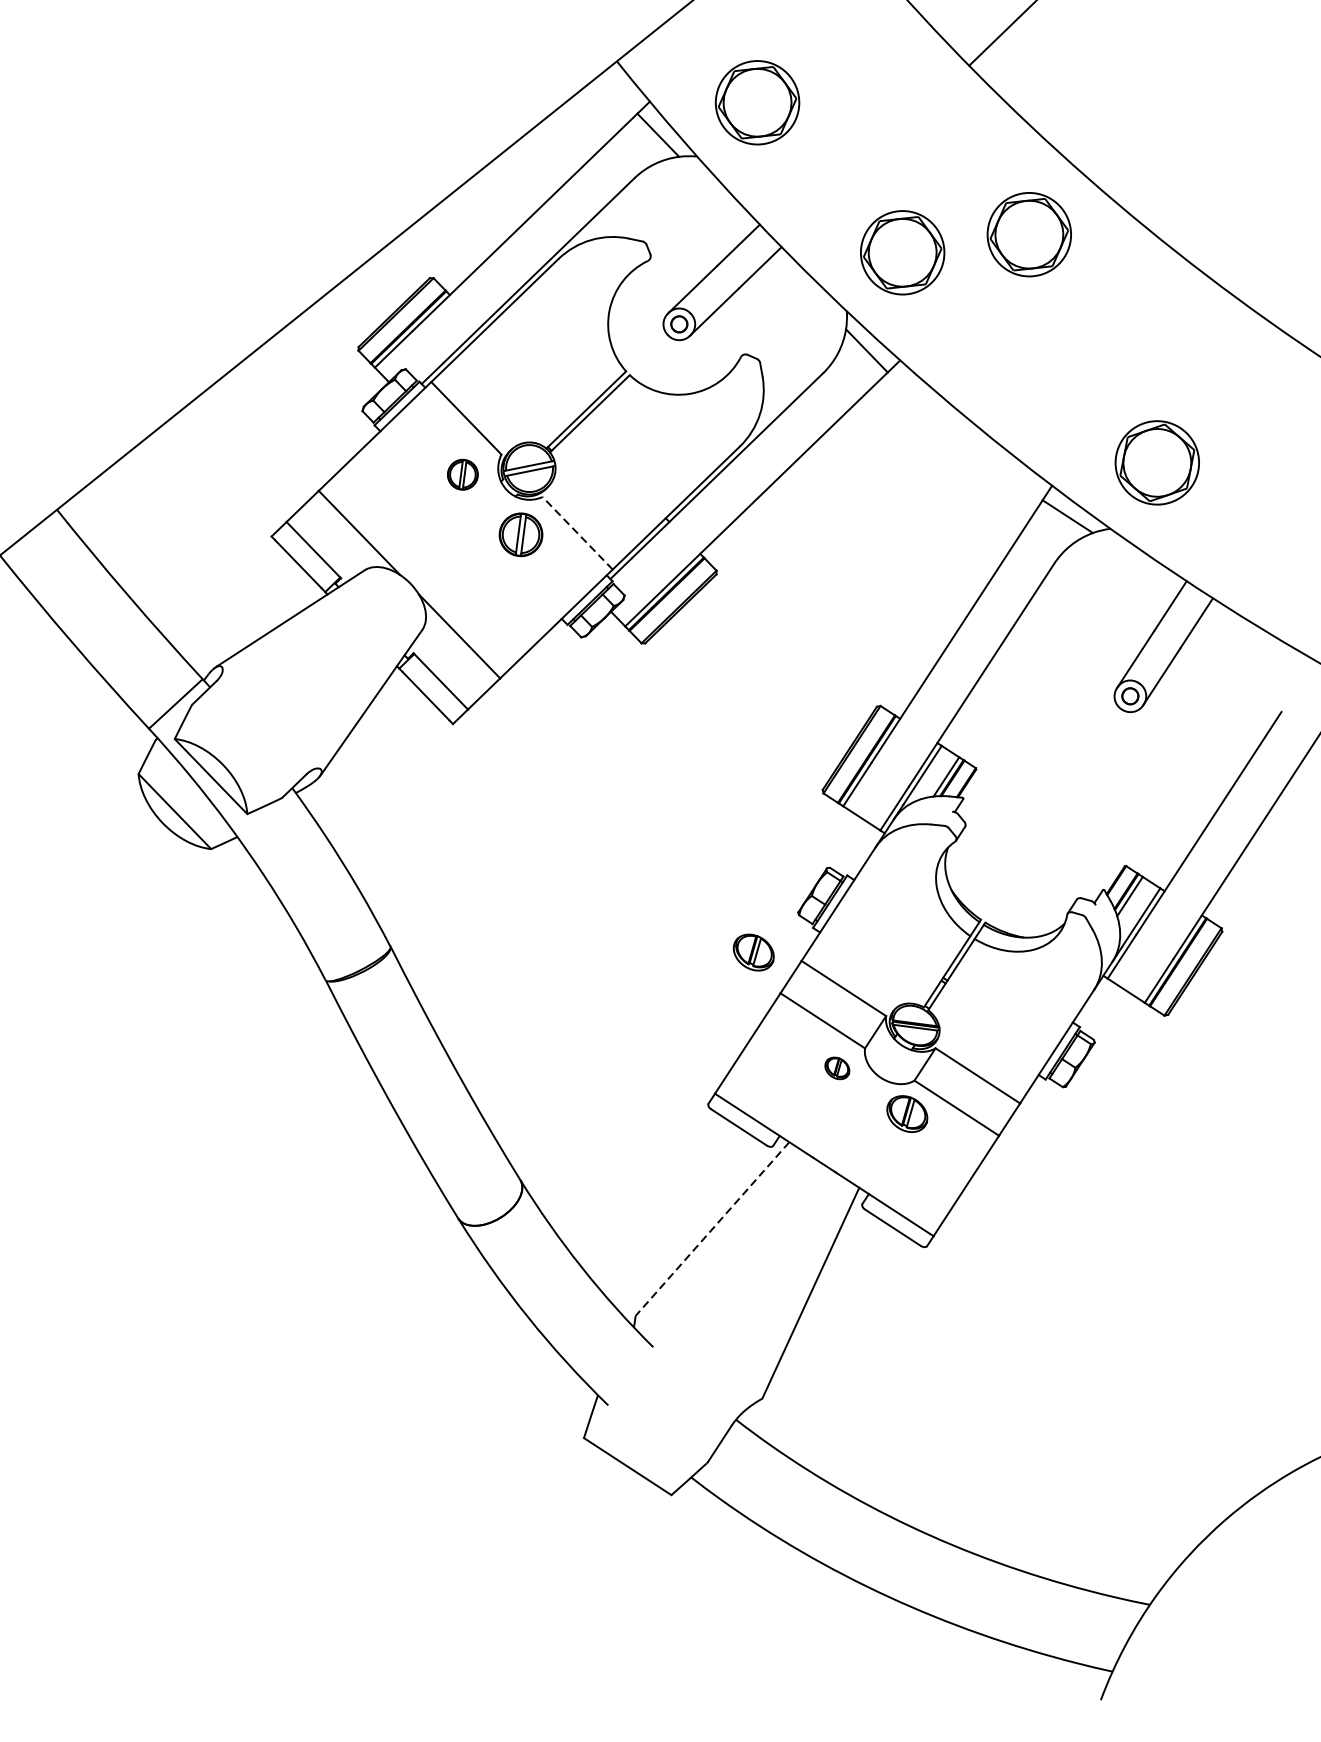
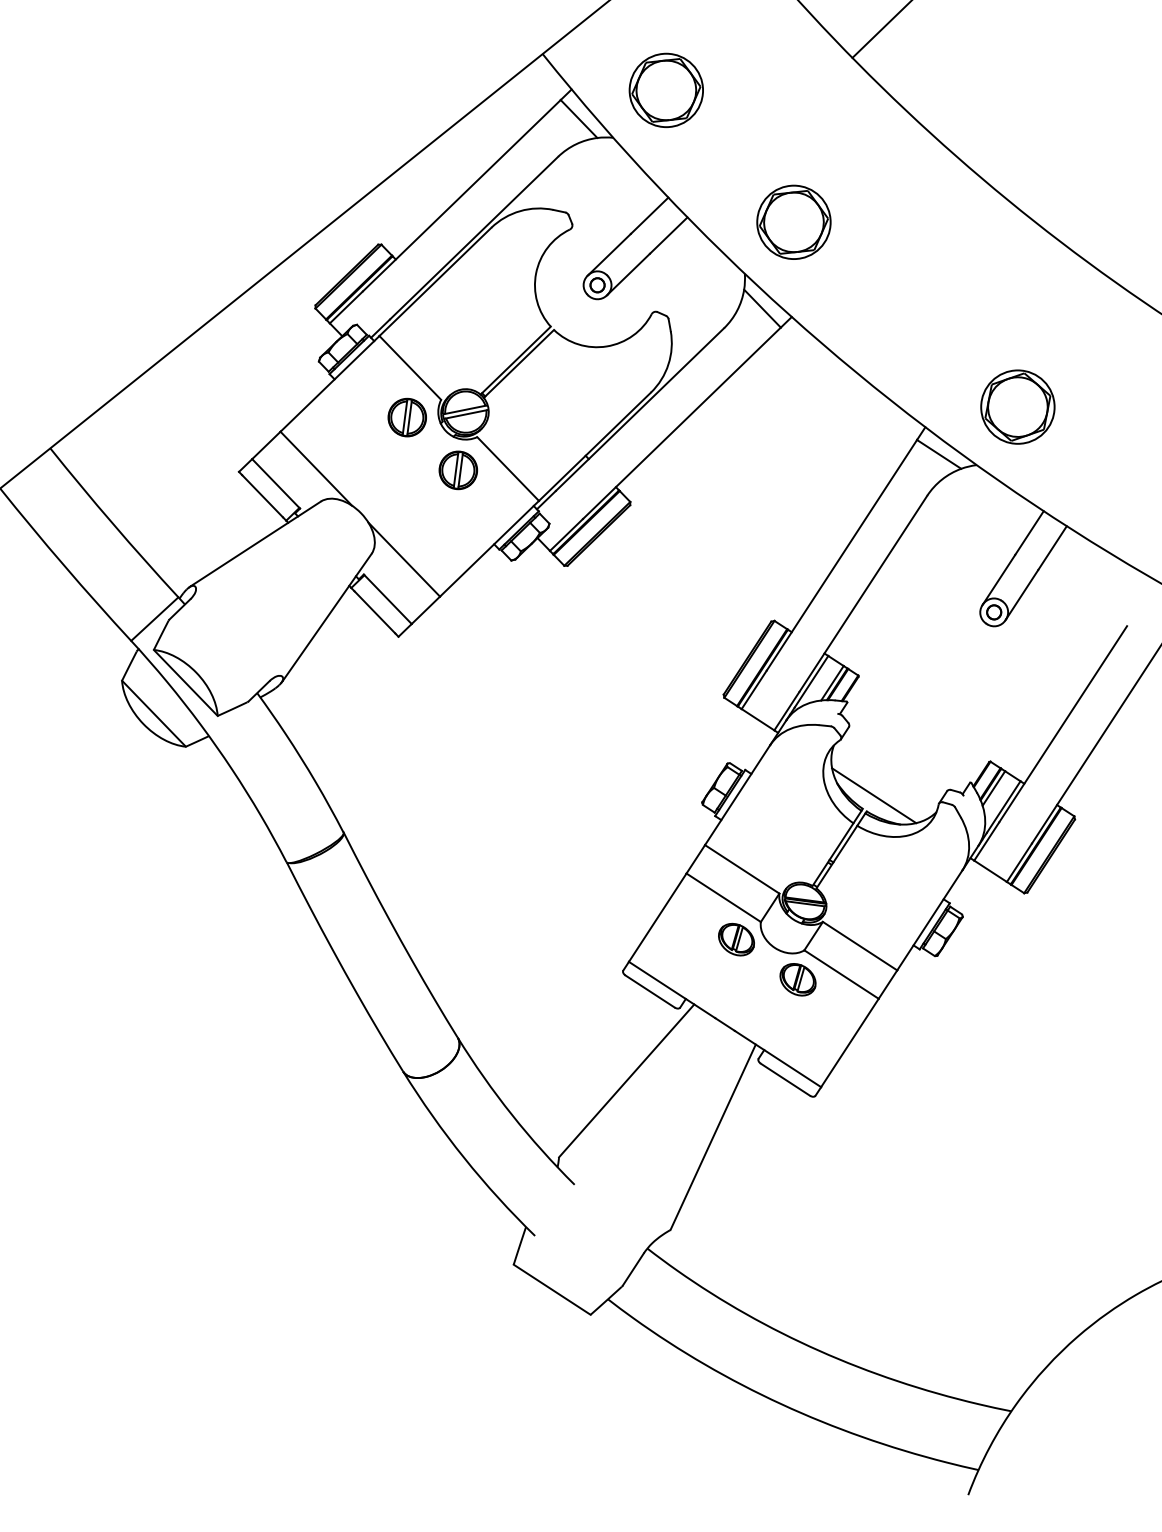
part: (1028, 234) -> (904, 206), removed
part: (462, 474) -> (406, 417), size x1.43
line: (576, 532) -> (507, 468), dashed -> solid
line: (994, 904) -> (874, 795), added
part: (753, 952) -> (662, 837), removed
part: (837, 1068) -> (736, 939), size x1.67
line: (712, 1229) -> (626, 1081), dashed -> solid

